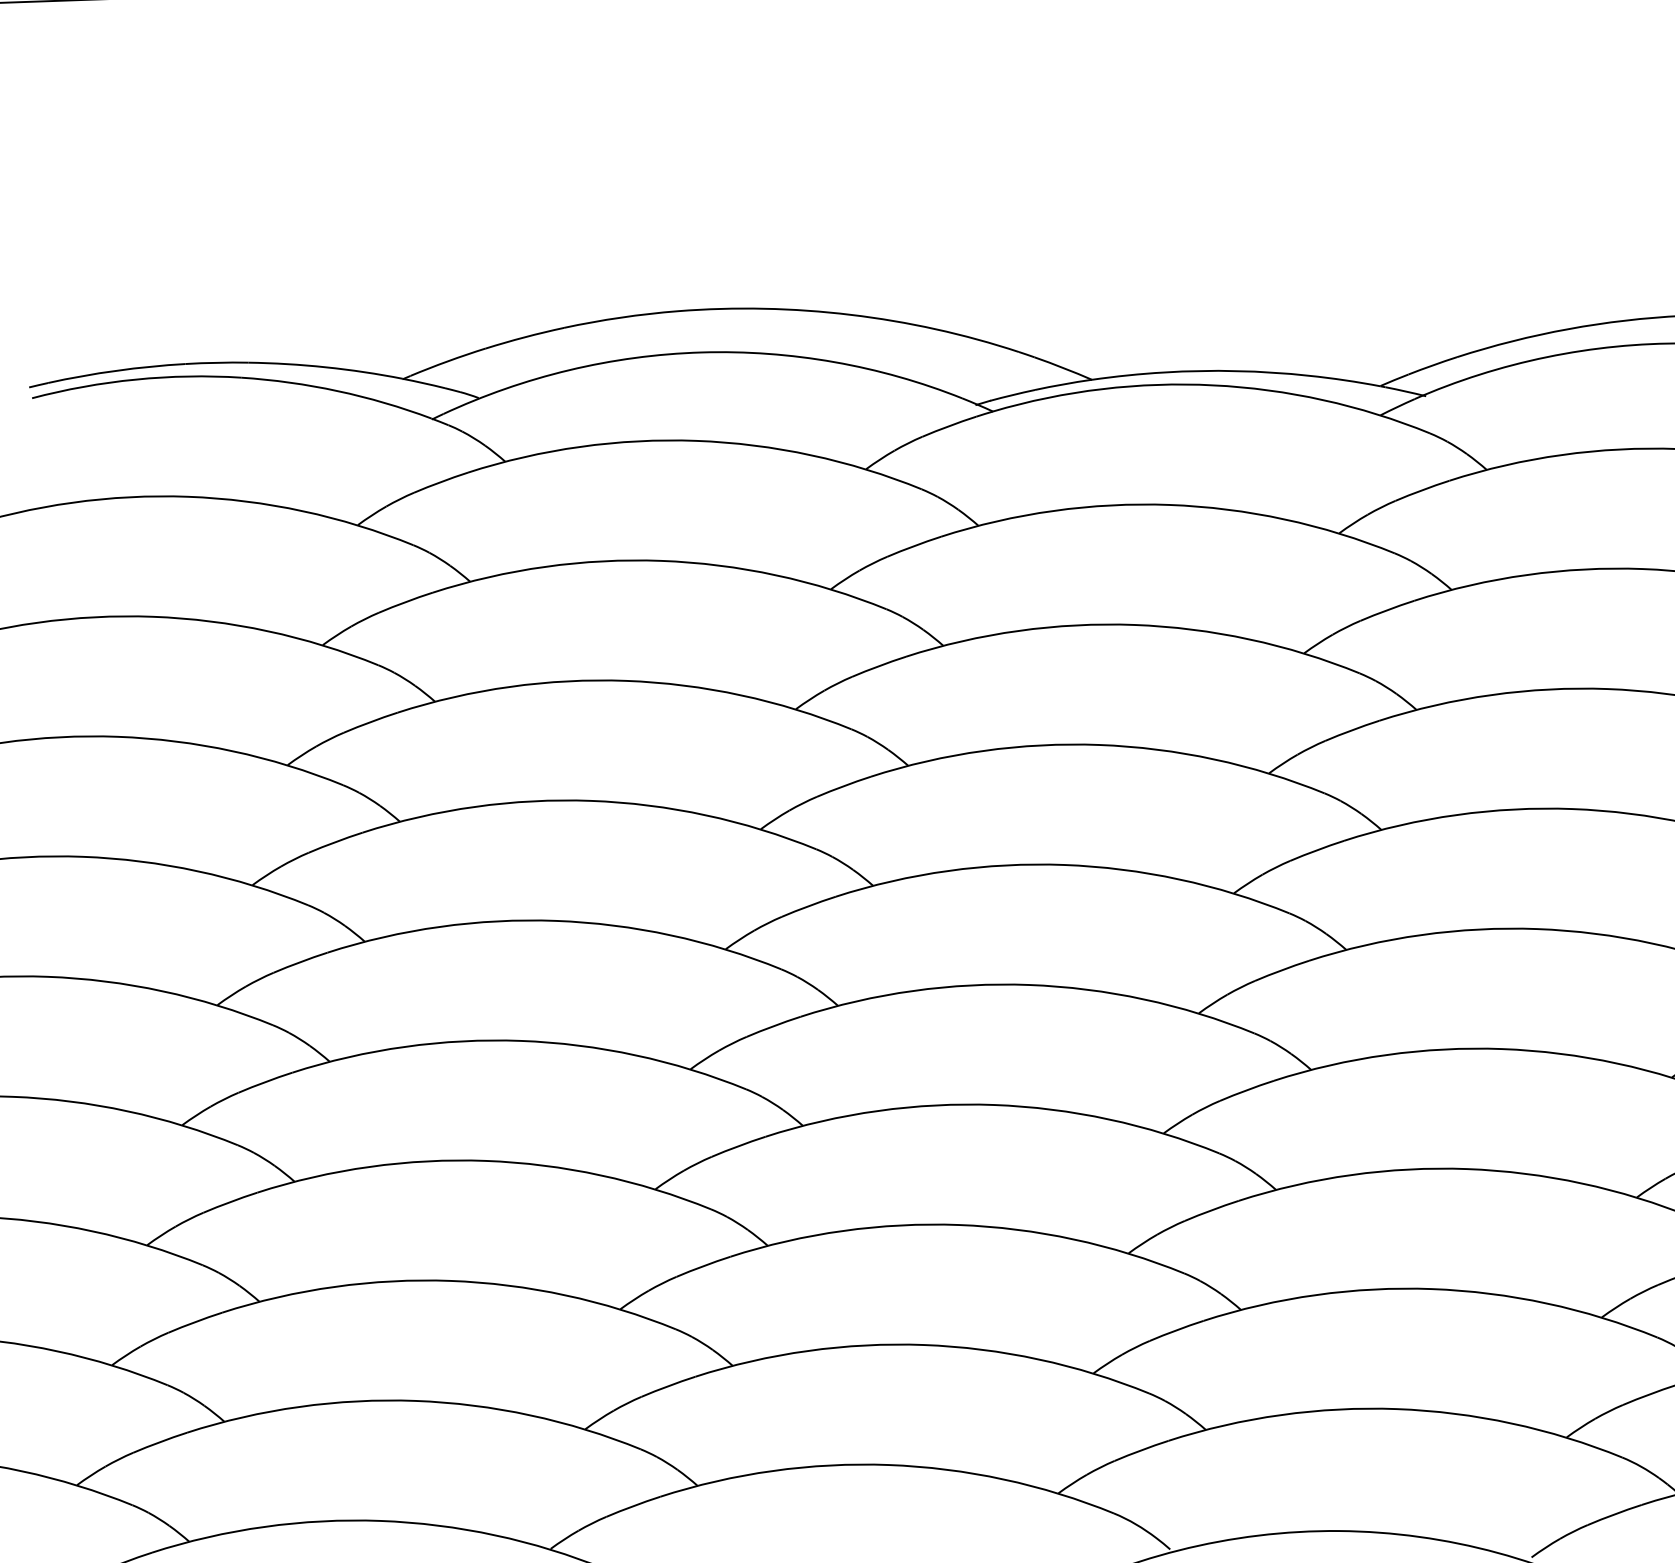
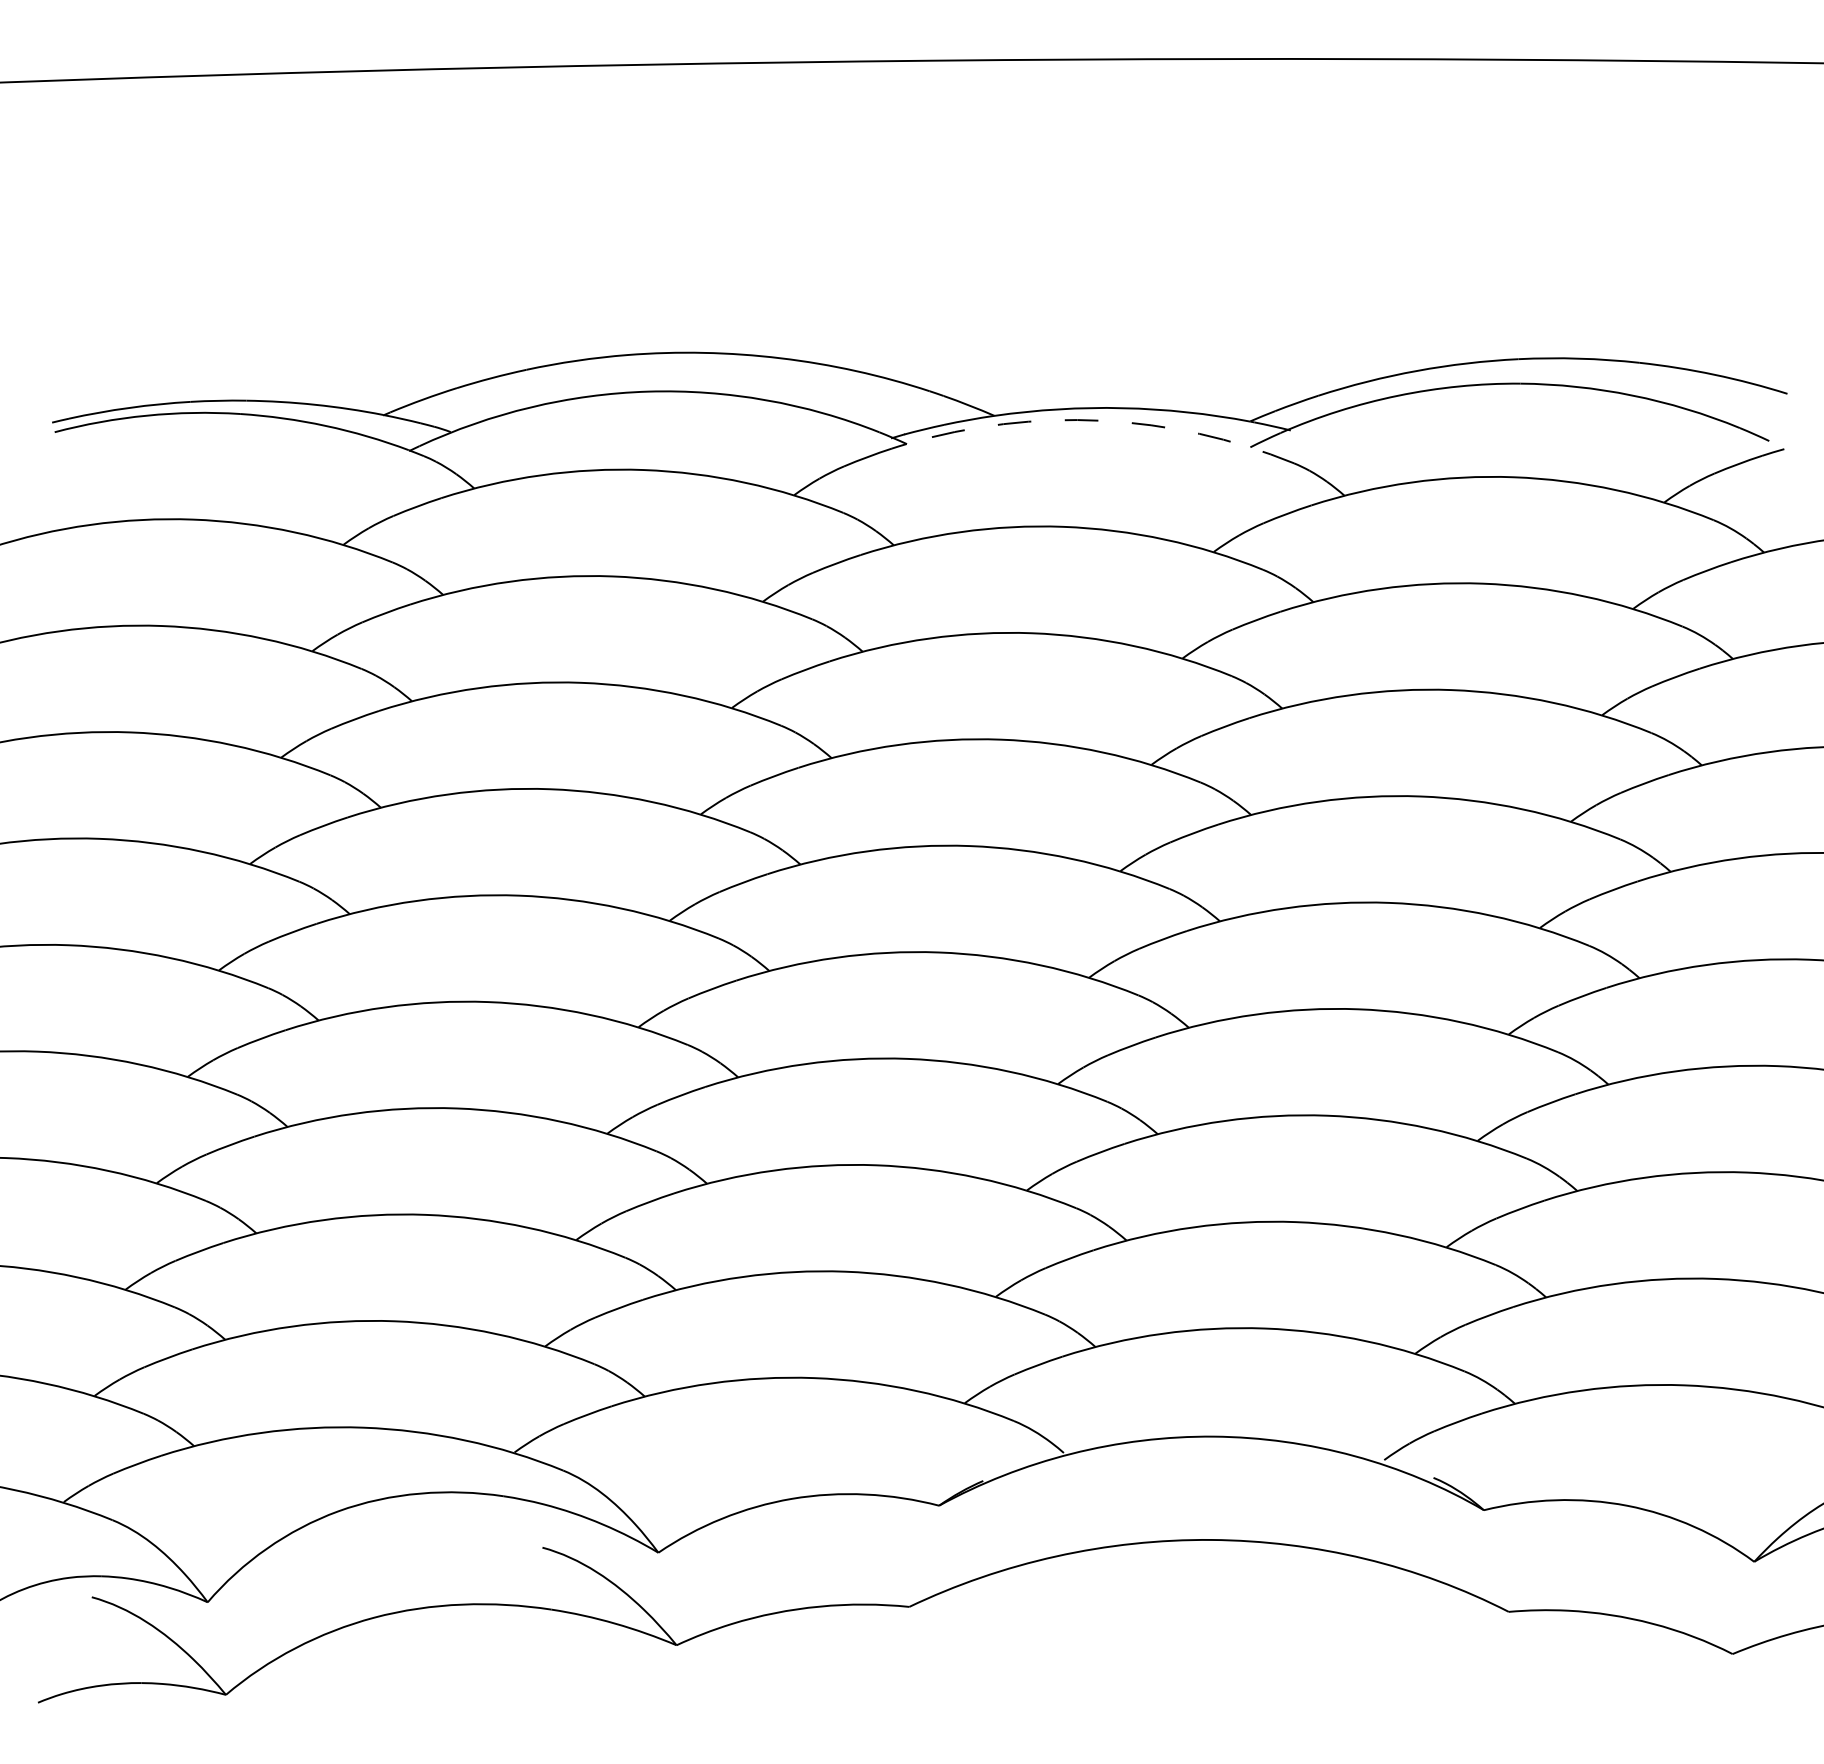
arc: (1213, 385) -> (1102, 420), solid -> dashed

